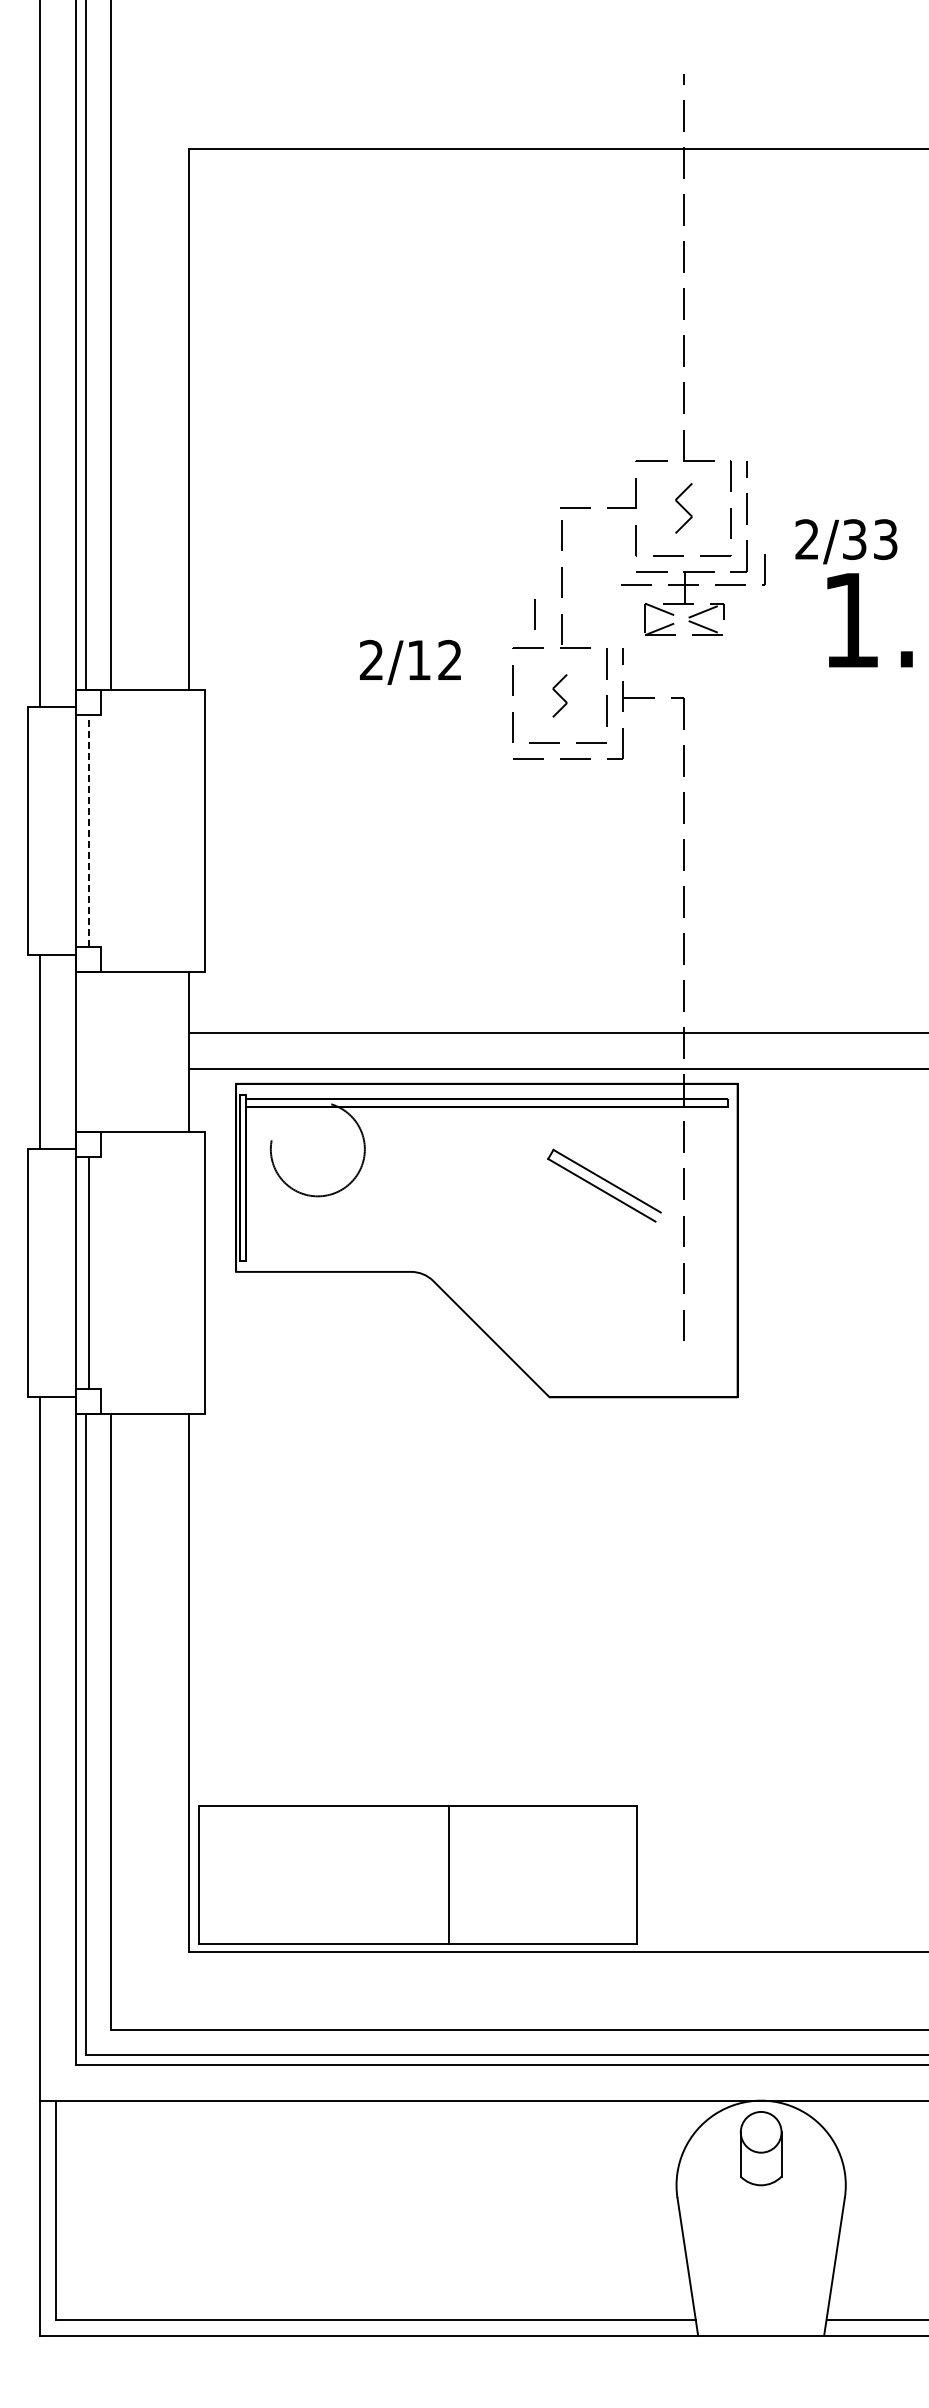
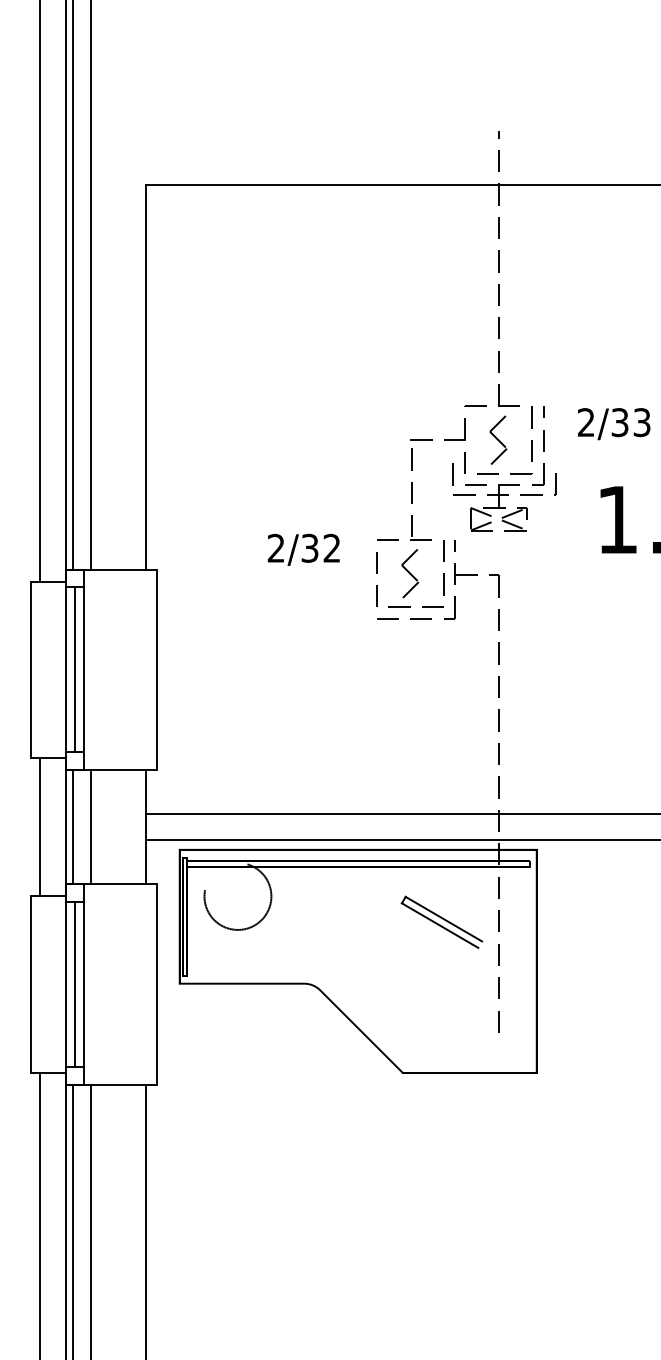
part: (683, 508) -> (498, 440), size x1.43
text: (846, 541) -> (614, 423), moved
line: (534, 614) -> (453, 474), moved
text: (418, 659) -> (309, 547), 2/12 -> 2/32
part: (559, 695) -> (409, 573), size x1.67
line: (88, 831) -> (74, 670), dashed -> solid
line: (101, 831) -> (83, 670), added
line: (85, 1052) -> (72, 827), added
line: (110, 1052) -> (90, 827), added
line: (101, 1273) -> (83, 984), added

